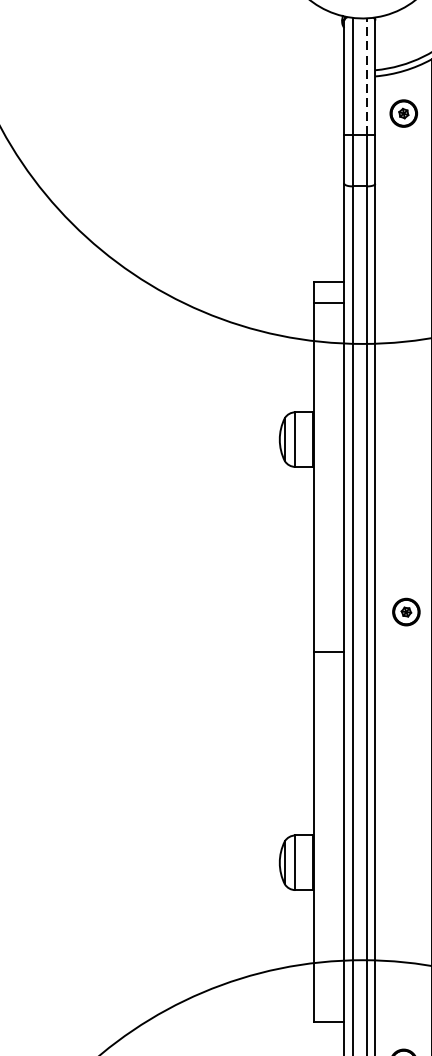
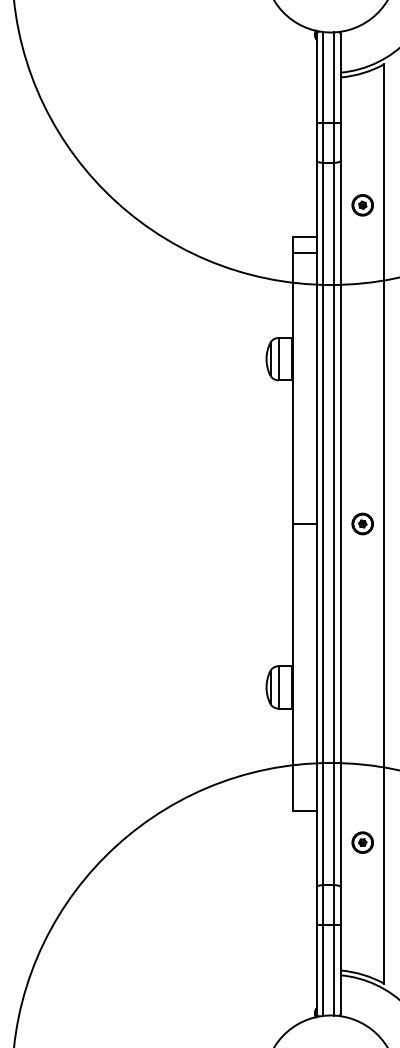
line: (367, 76) -> (334, 77), dashed -> solid
part: (403, 113) -> (362, 205), moved
part: (406, 611) -> (362, 523), moved

